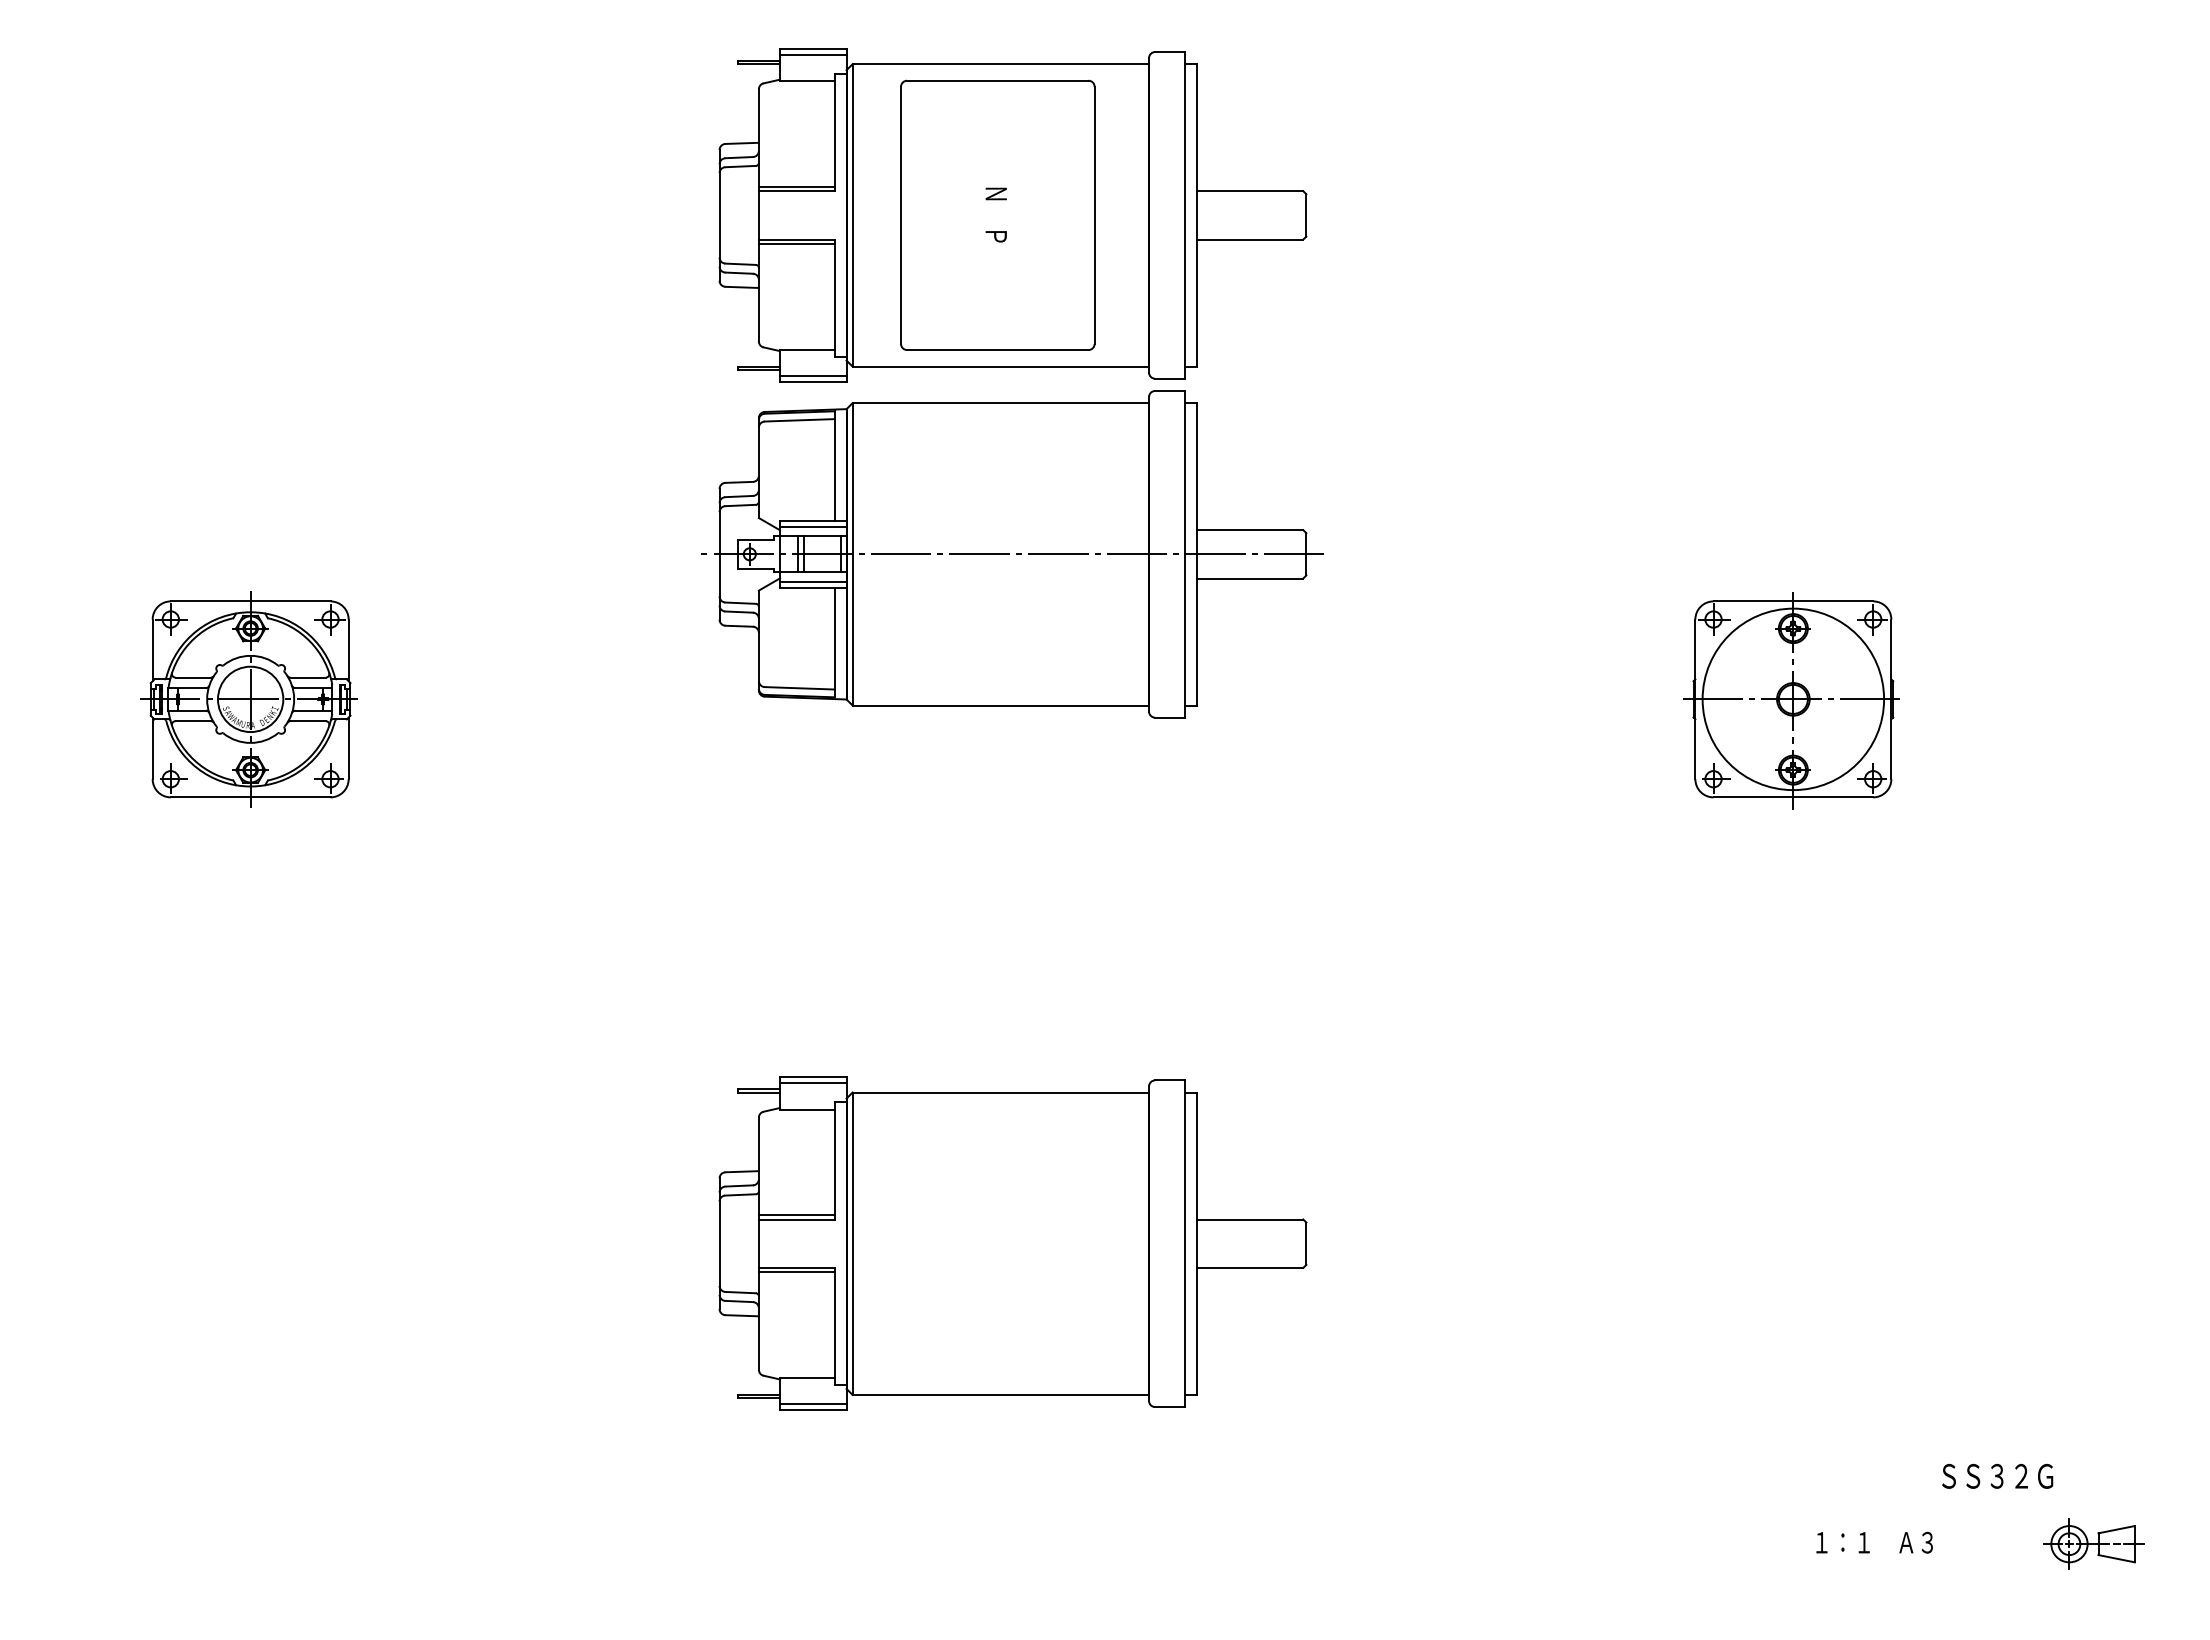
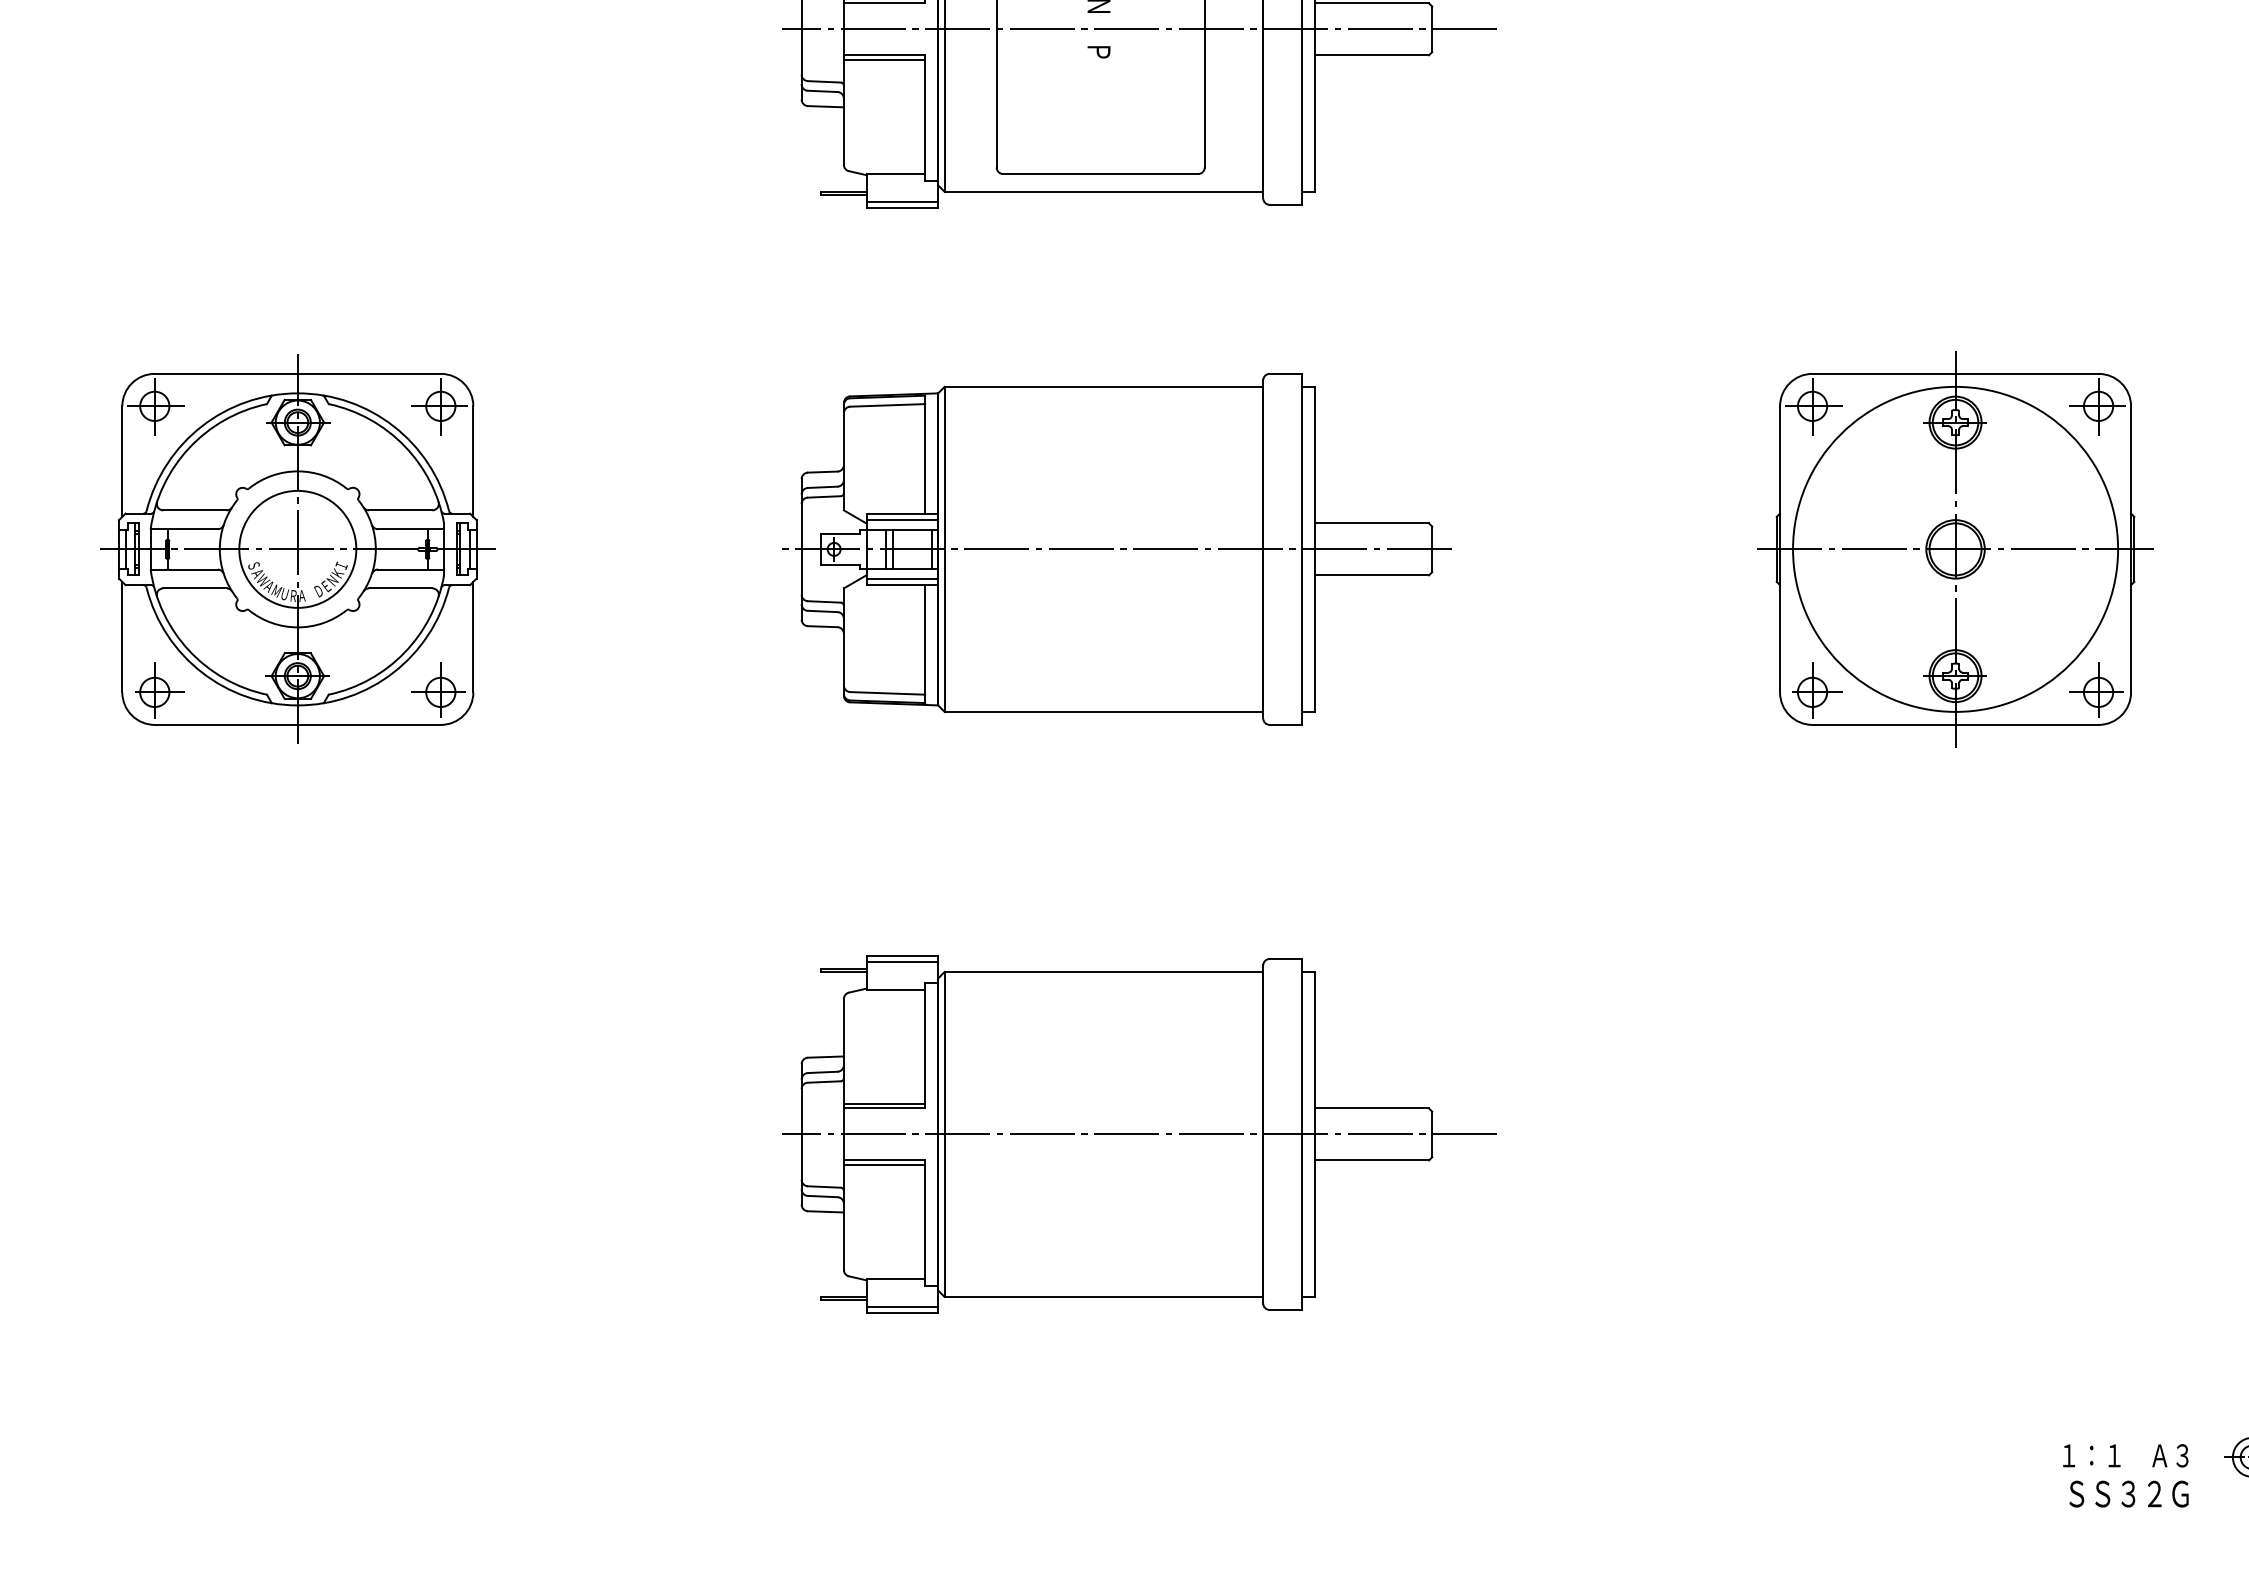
line: (1033, 215) -> (1139, 29), added
part: (1012, 554) -> (1116, 549), moved
part: (250, 699) -> (297, 549), size x1.67
part: (1793, 699) -> (1955, 549), size x1.67
line: (1033, 1243) -> (1139, 1134), added
text: (1997, 1476) -> (2128, 1494), moved
text: (1874, 1542) -> (2125, 1455), moved

